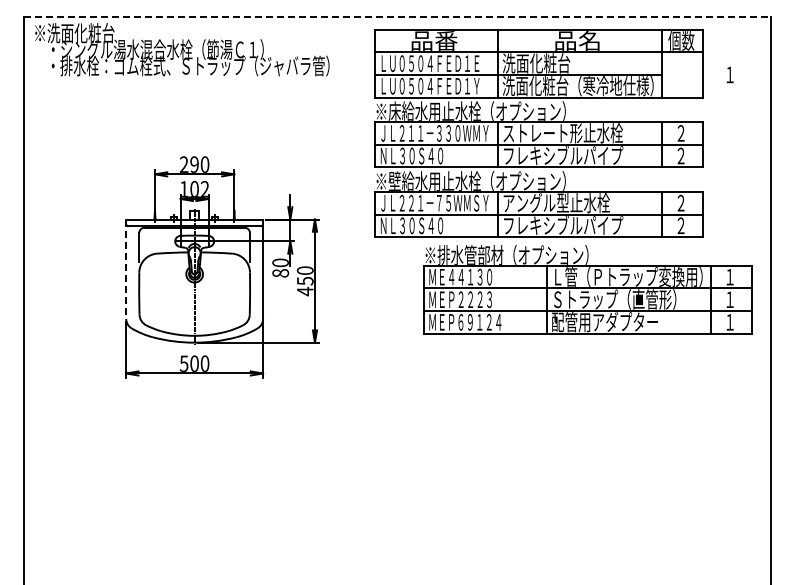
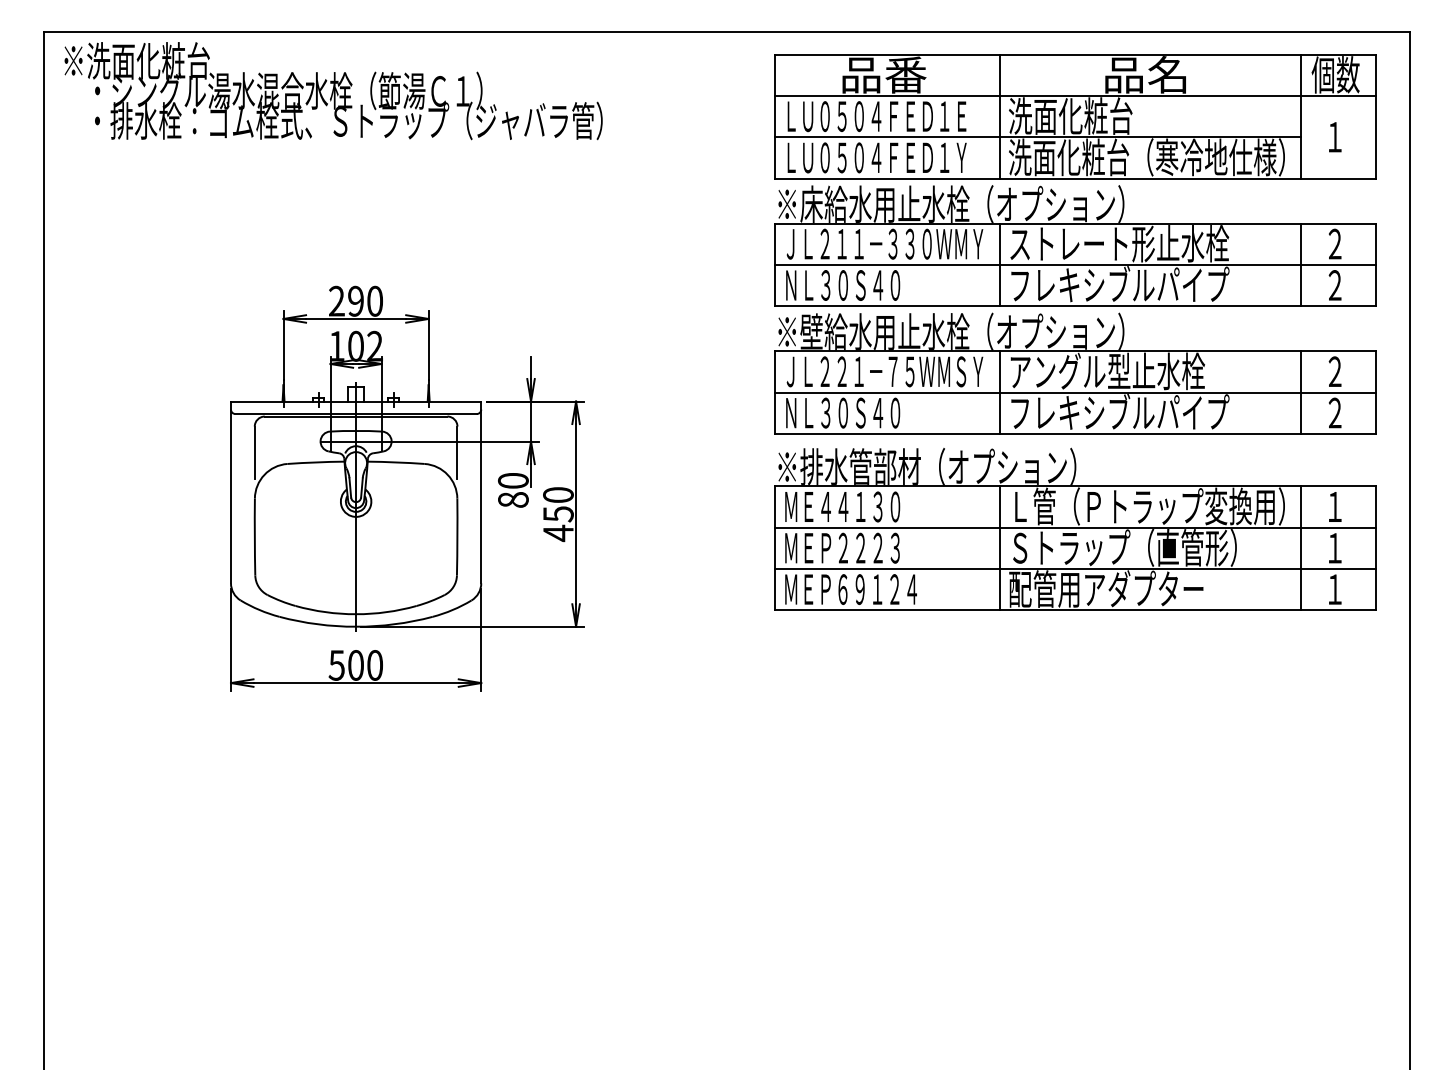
line: (397, 17) -> (727, 32), dashed -> solid
part: (538, 133) -> (1074, 244), moved
line: (126, 269) -> (231, 492), dashed -> solid

